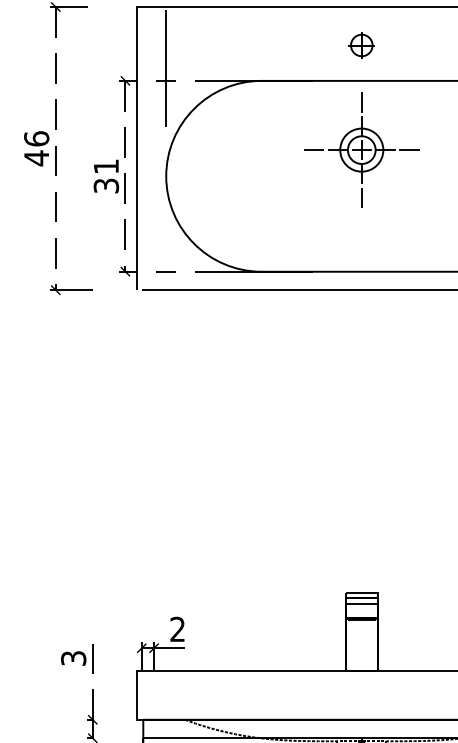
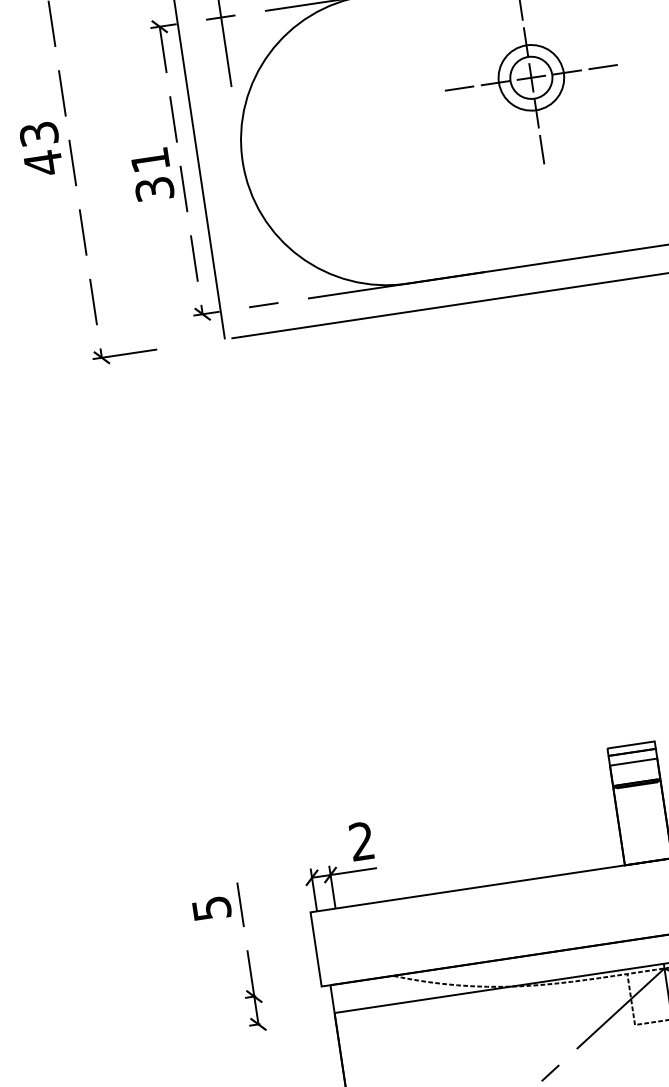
text: (36, 138) -> (38, 133), 46 -> 43
text: (73, 658) -> (211, 908), 3 -> 5

